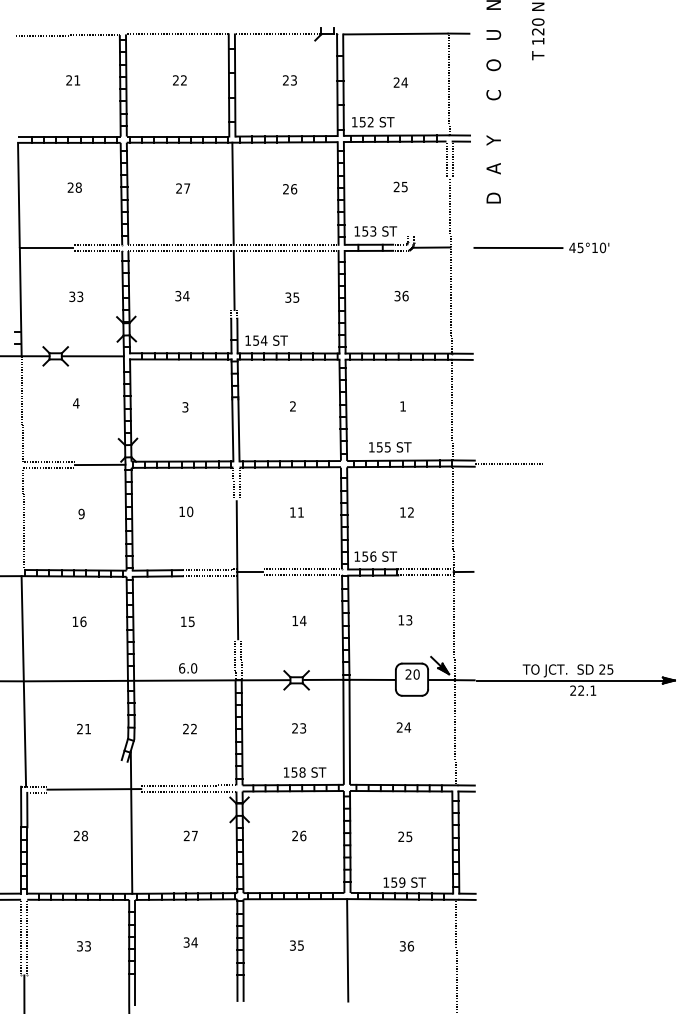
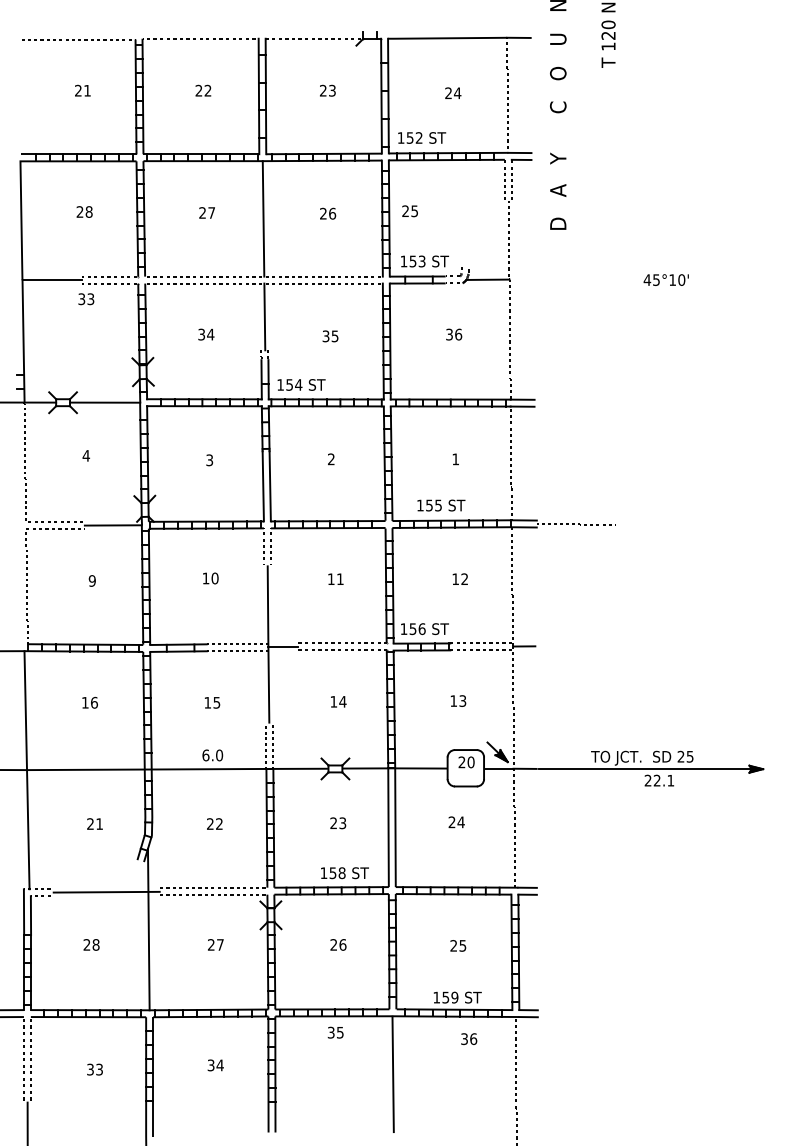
text: (400, 186) -> (409, 210), moved
line: (518, 247) -> (586, 279), removed
text: (76, 296) -> (86, 298), moved
text: (296, 945) -> (335, 1032), moved
text: (406, 946) -> (468, 1039), moved

